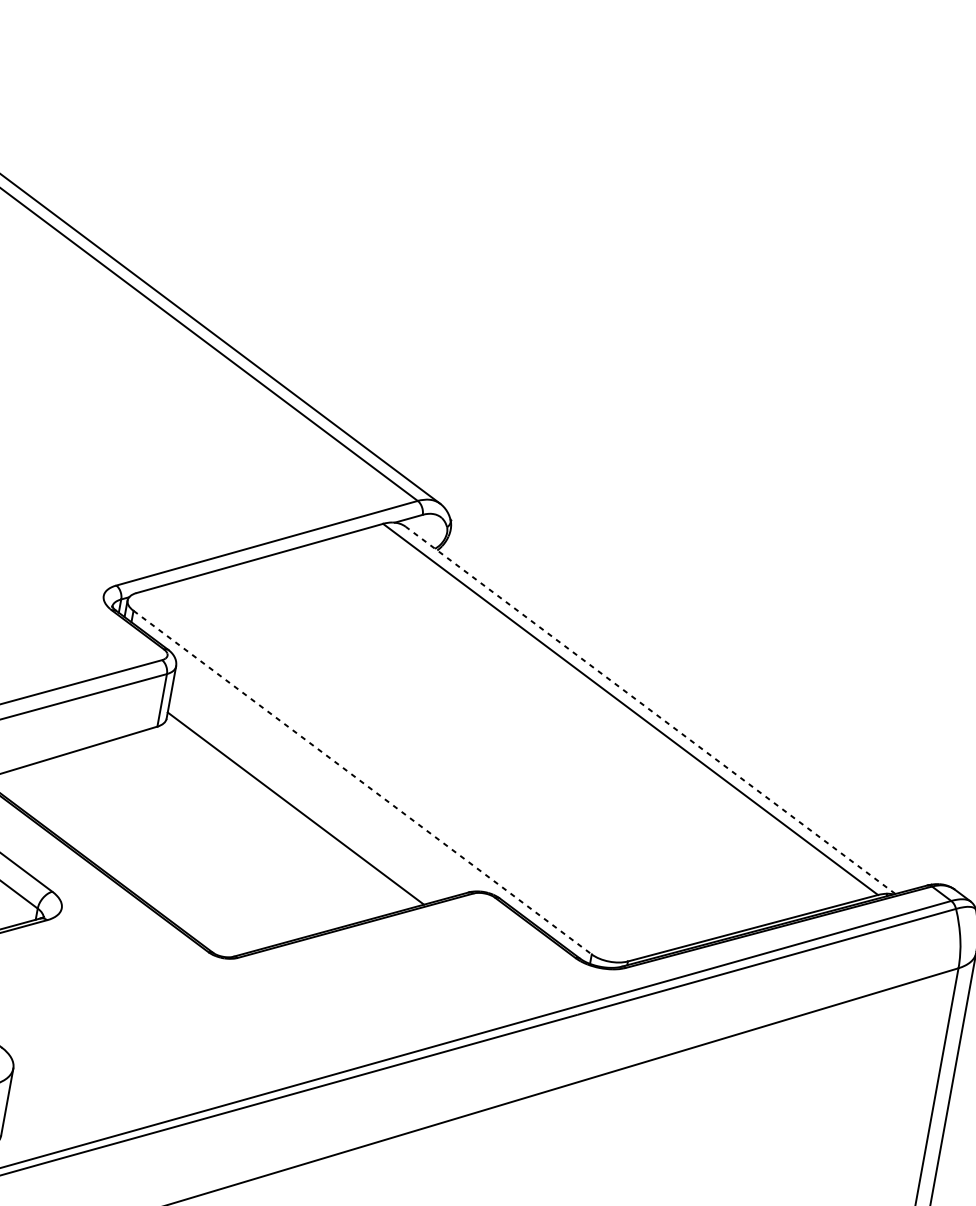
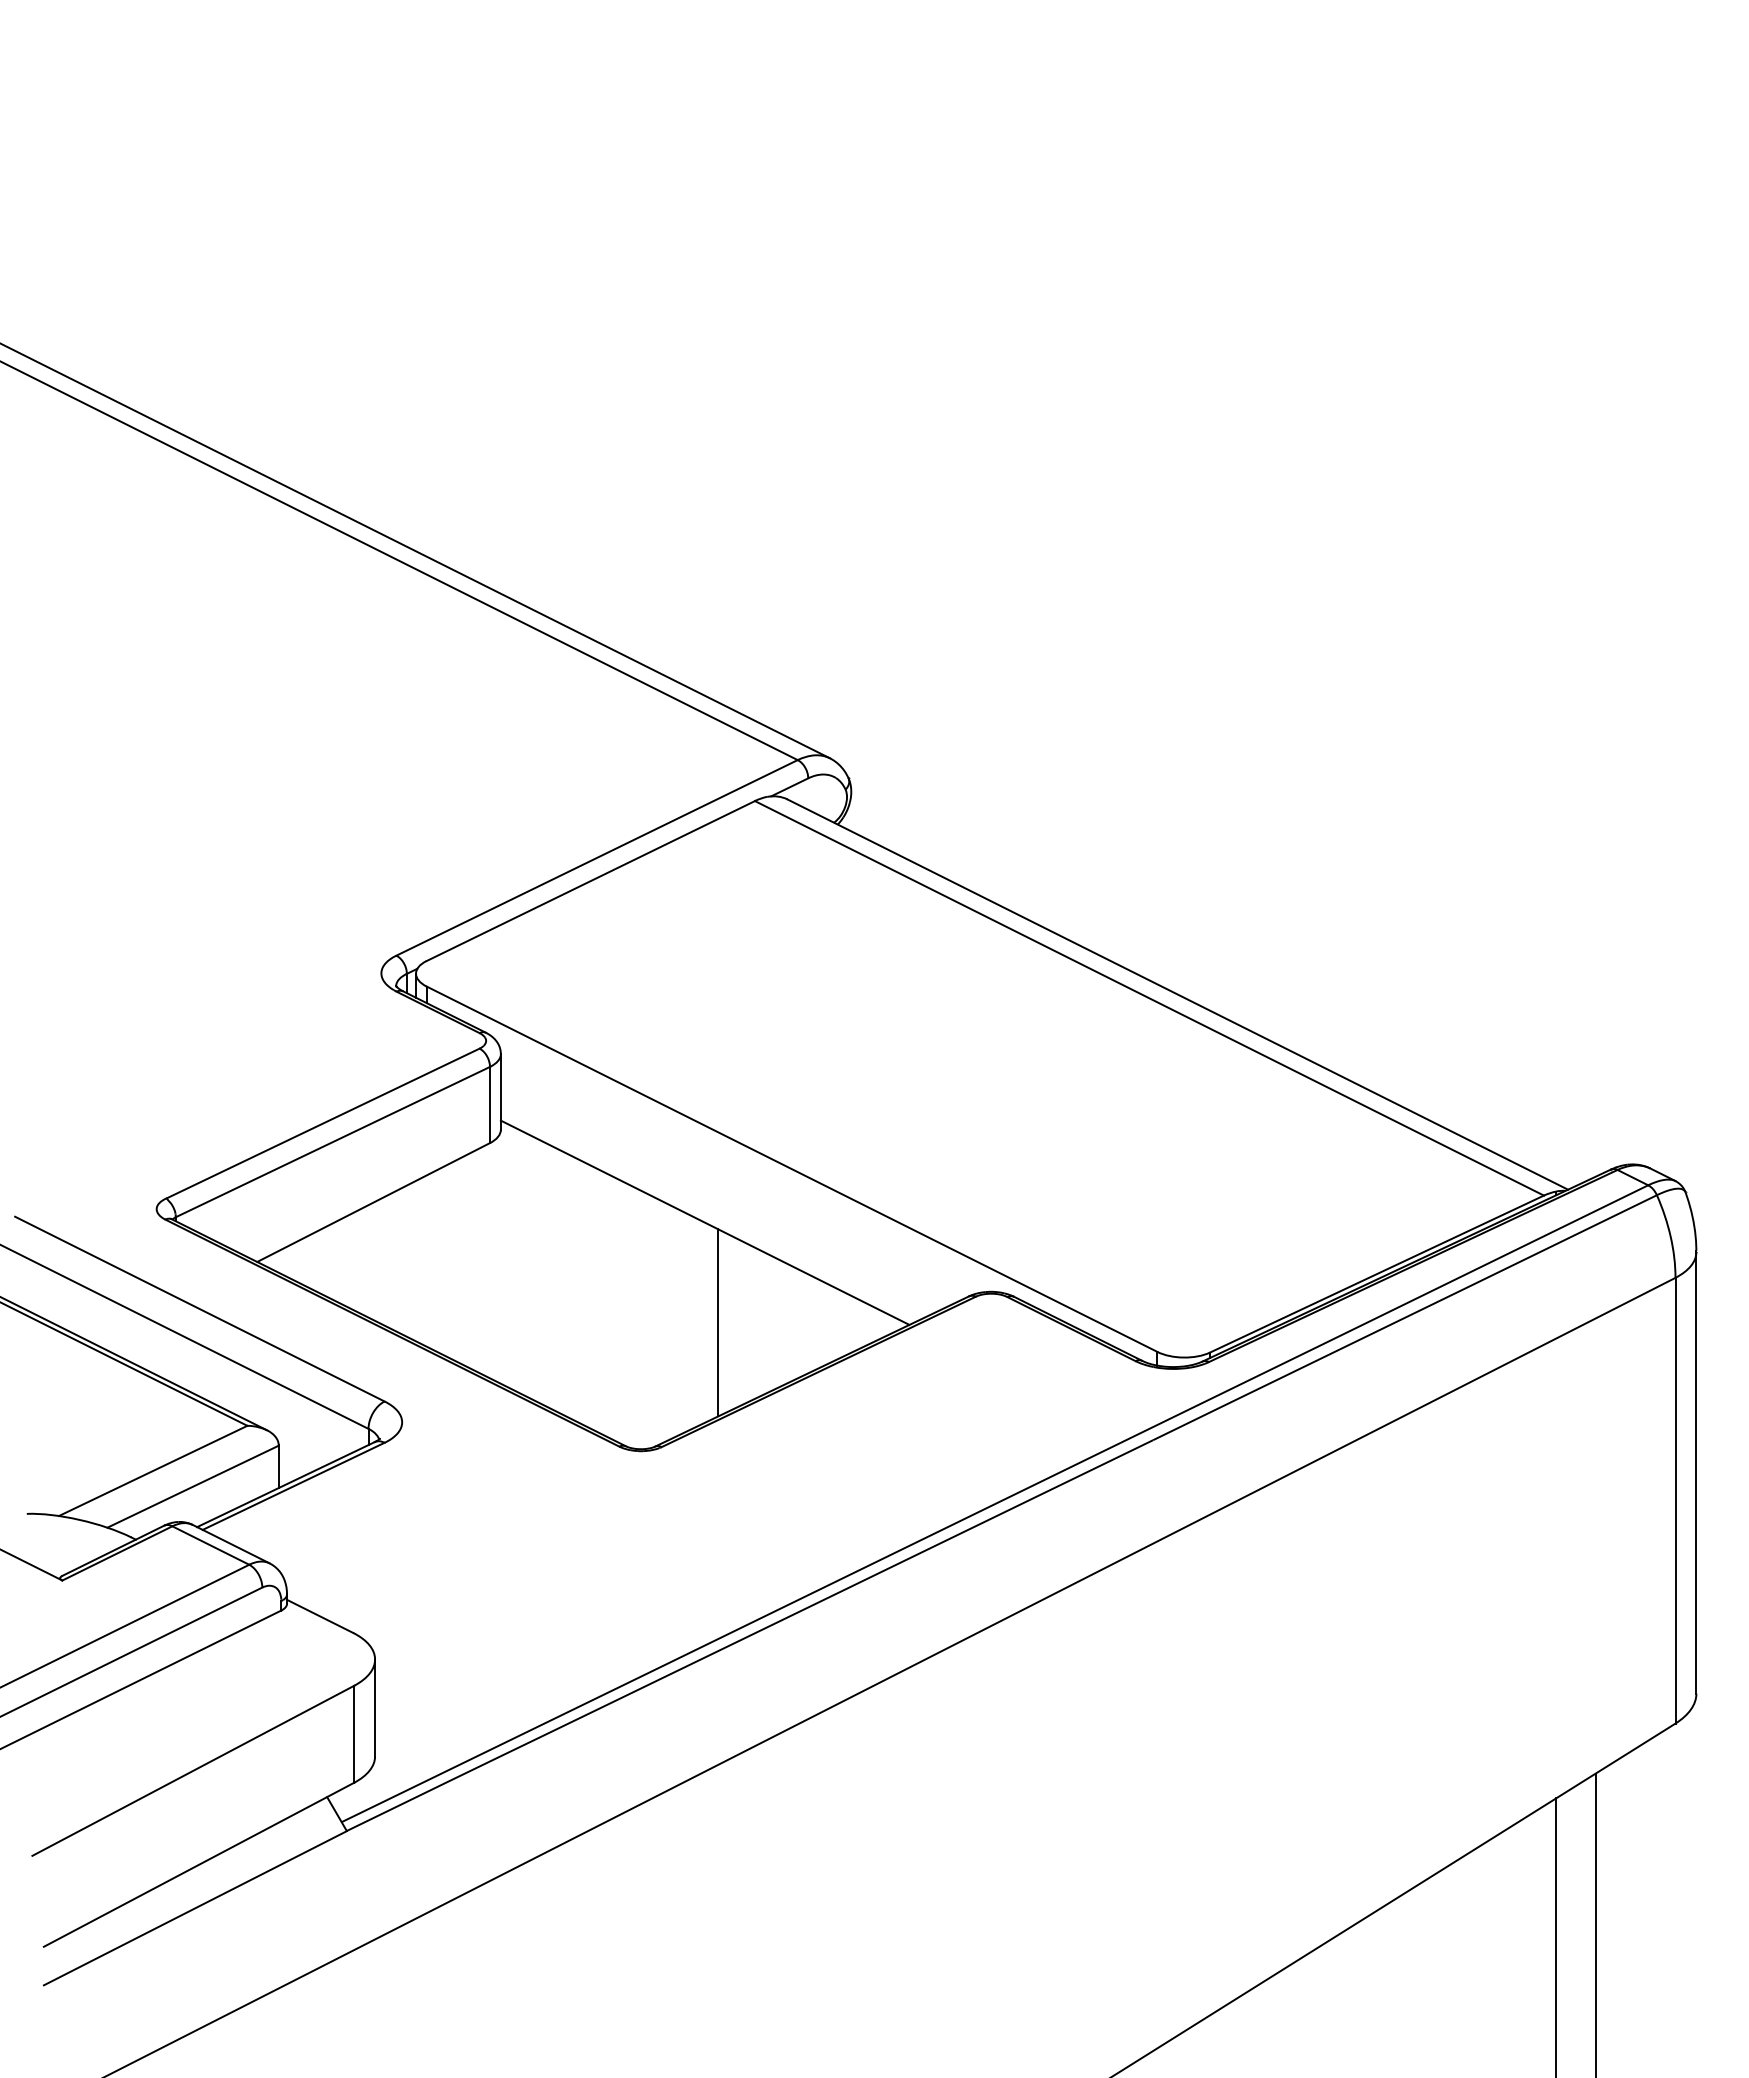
line: (650, 710) -> (1177, 994), dashed -> solid
line: (362, 782) -> (792, 1169), dashed -> solid
line: (292, 879) -> (718, 1322), added

